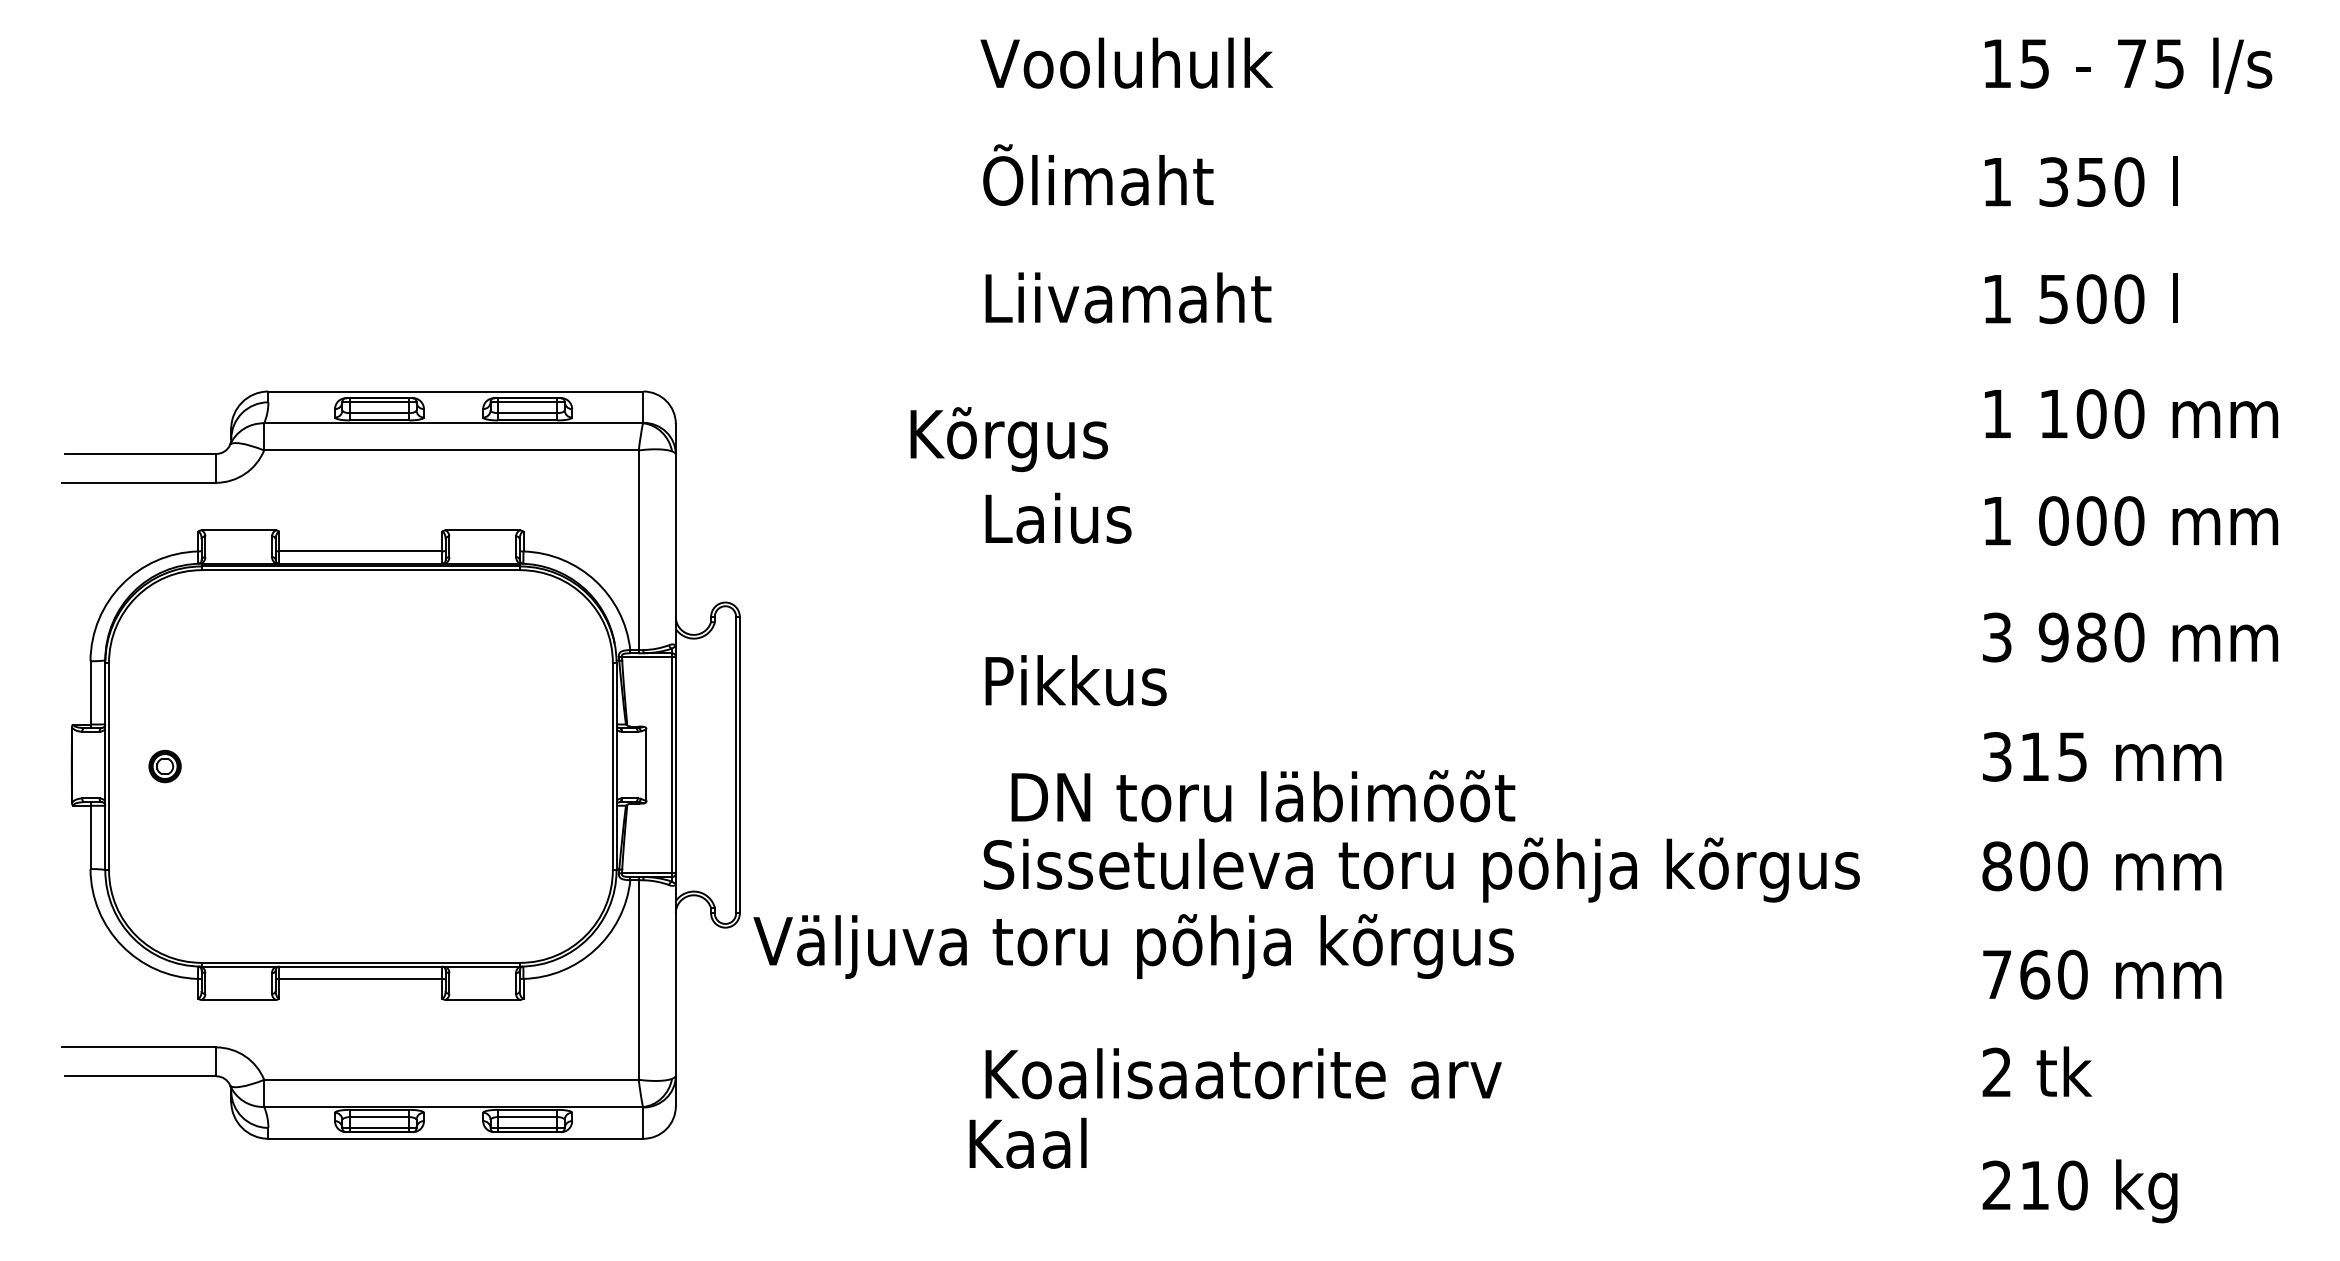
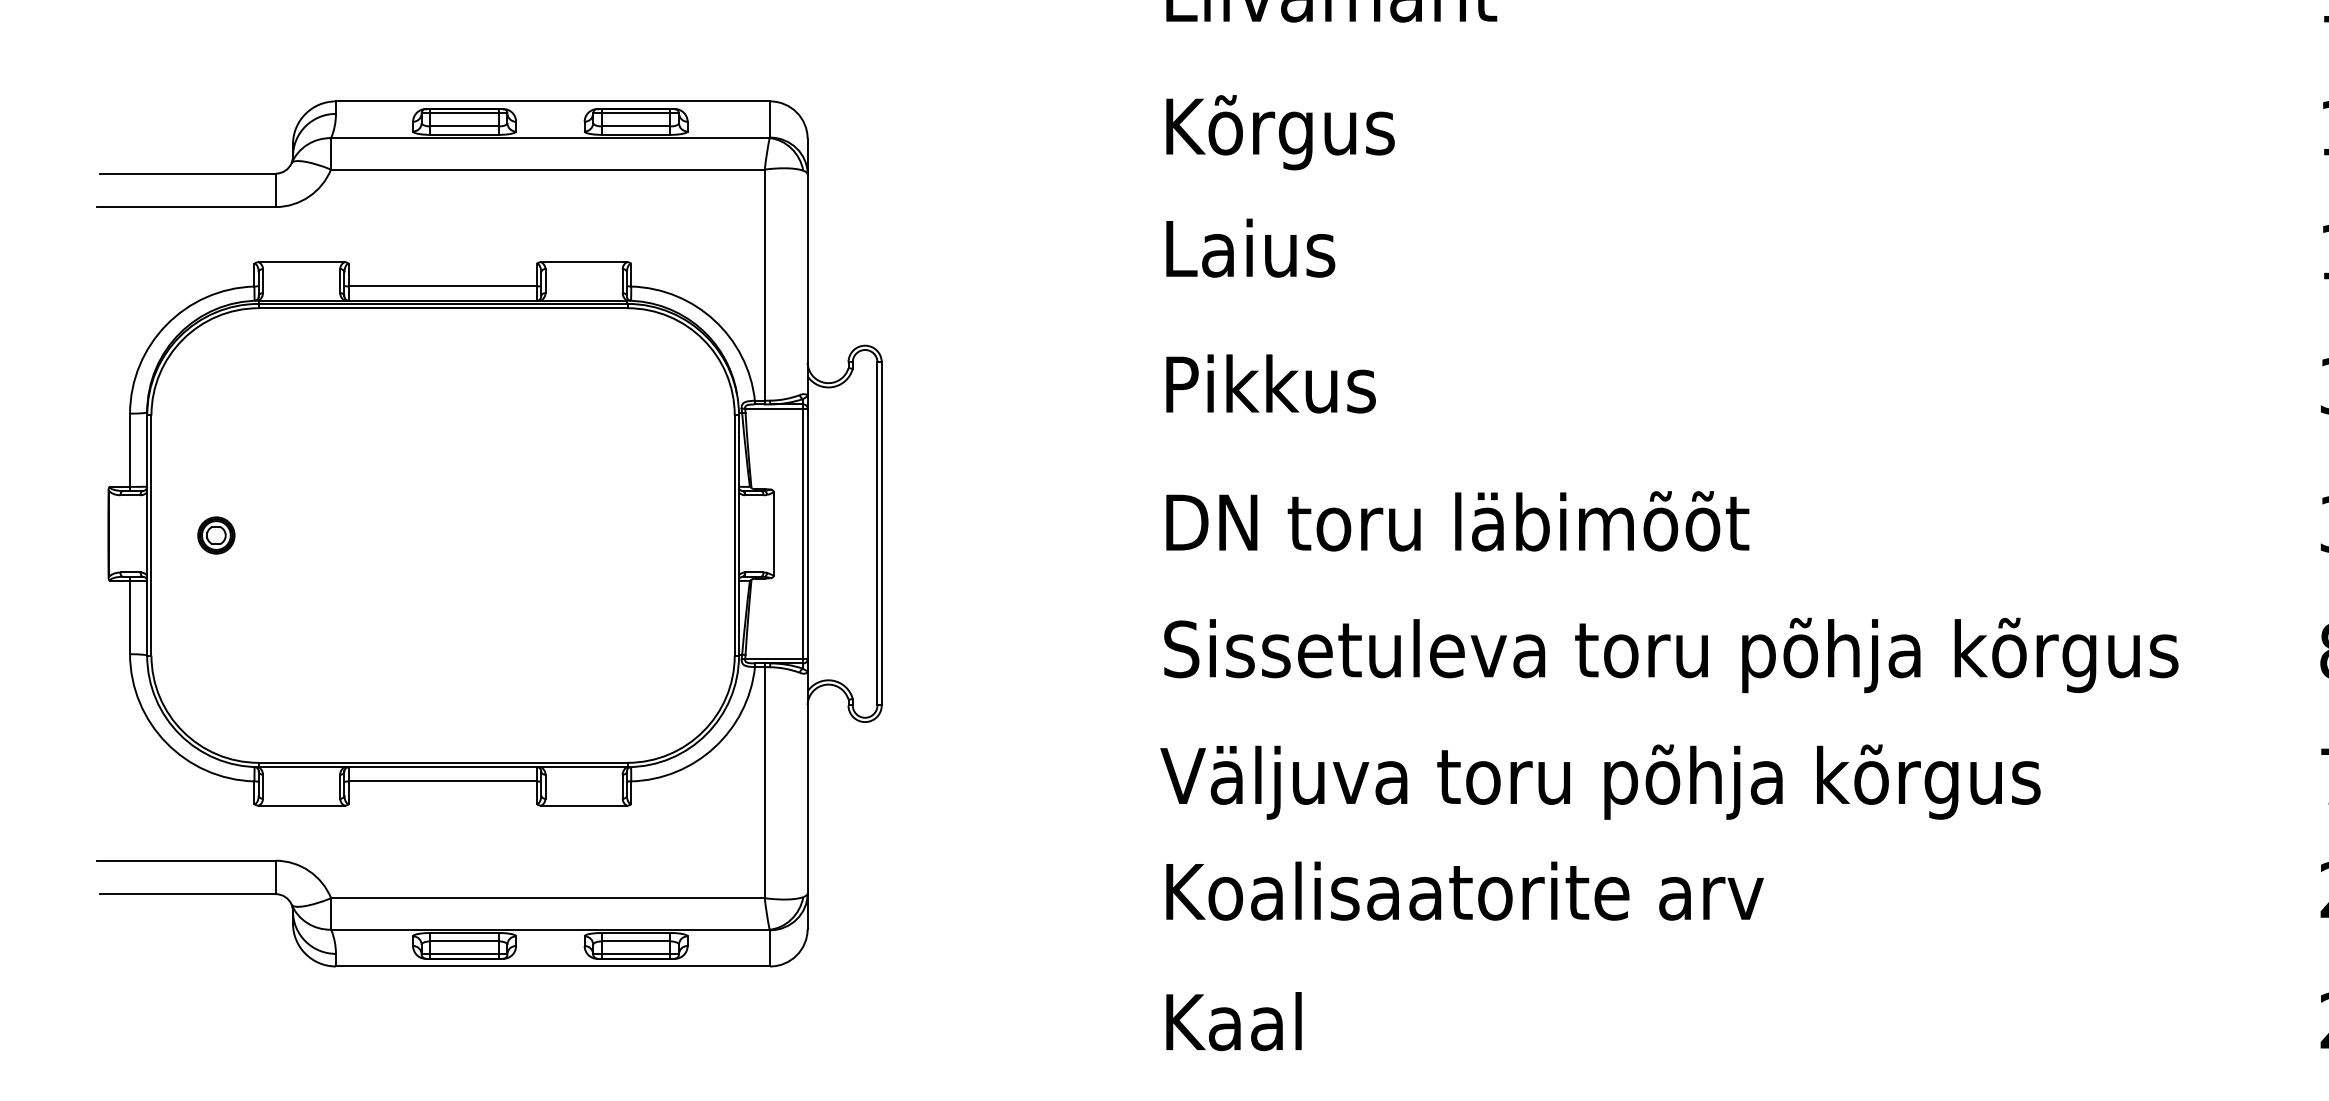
text: (1008, 439) -> (1279, 132), moved
text: (1075, 680) -> (1270, 383), moved
text: (1263, 796) -> (1457, 521), moved
text: (1133, 946) -> (1600, 782), moved
text: (1027, 1142) -> (1233, 1020), moved

